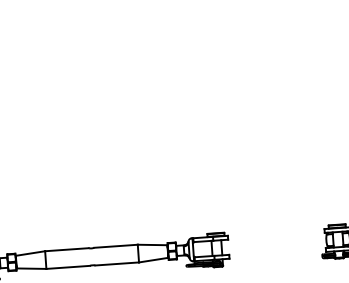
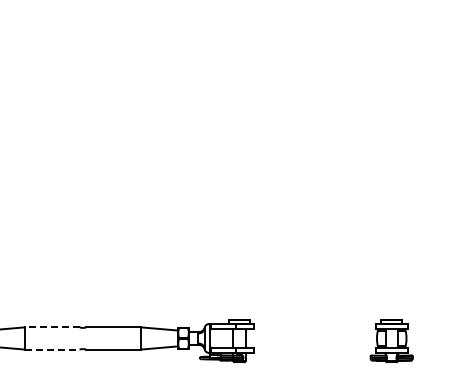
line: (66, 249) -> (51, 327), solid -> dashed
line: (68, 267) -> (52, 349), solid -> dashed

